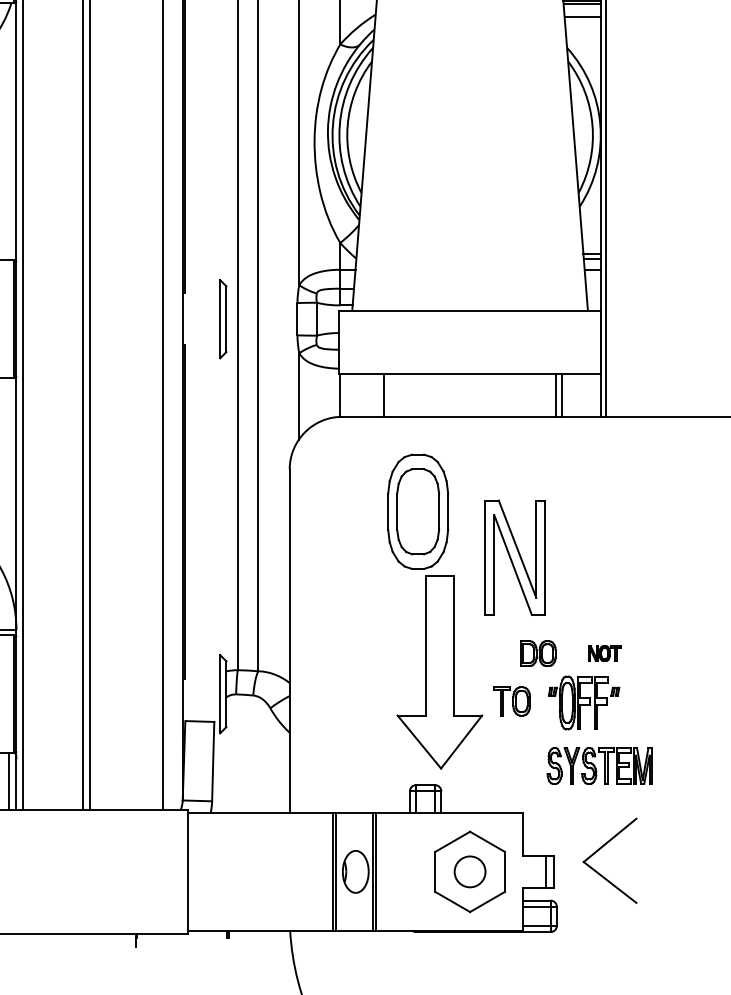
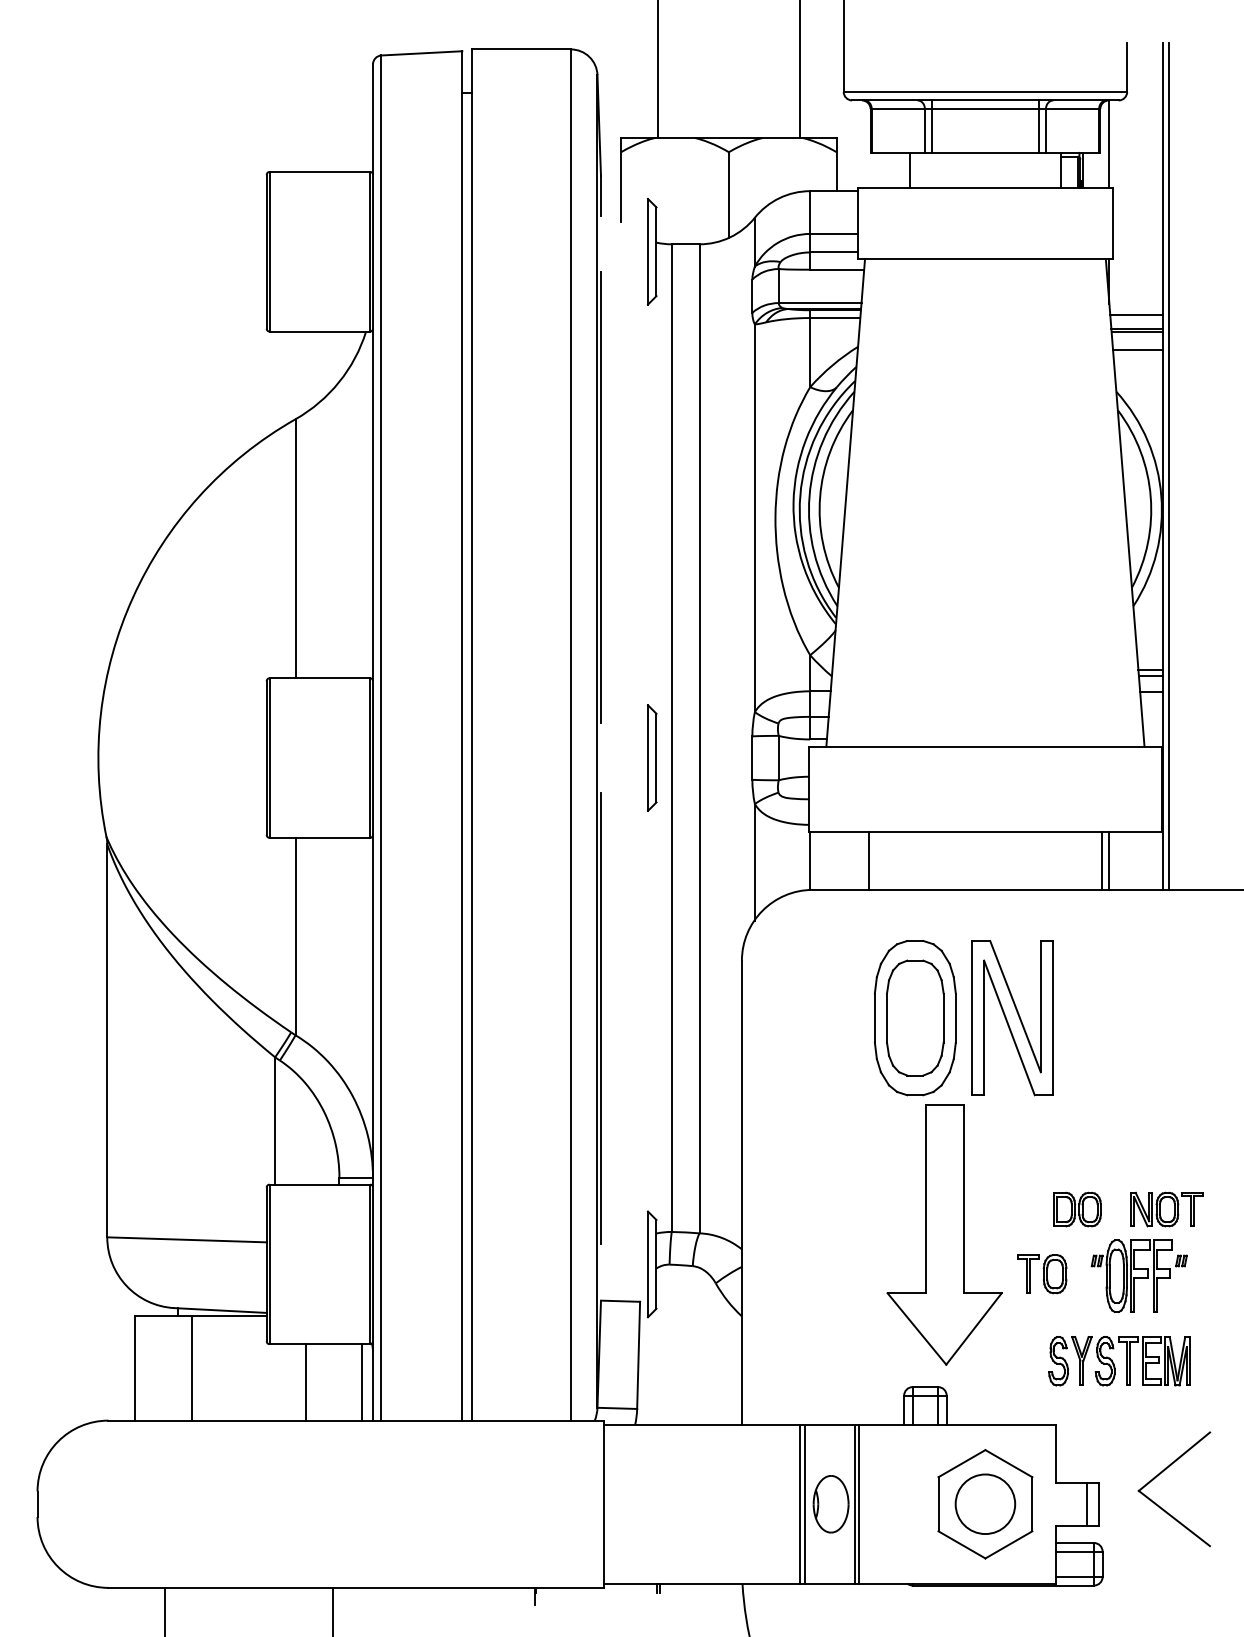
part: (515, 558) -> (1012, 1018), moved
part: (604, 653) -> (1166, 1209), size x1.67
part: (599, 766) -> (1119, 1361), moved
circle: (470, 872) -> (985, 1504), size x1.43

